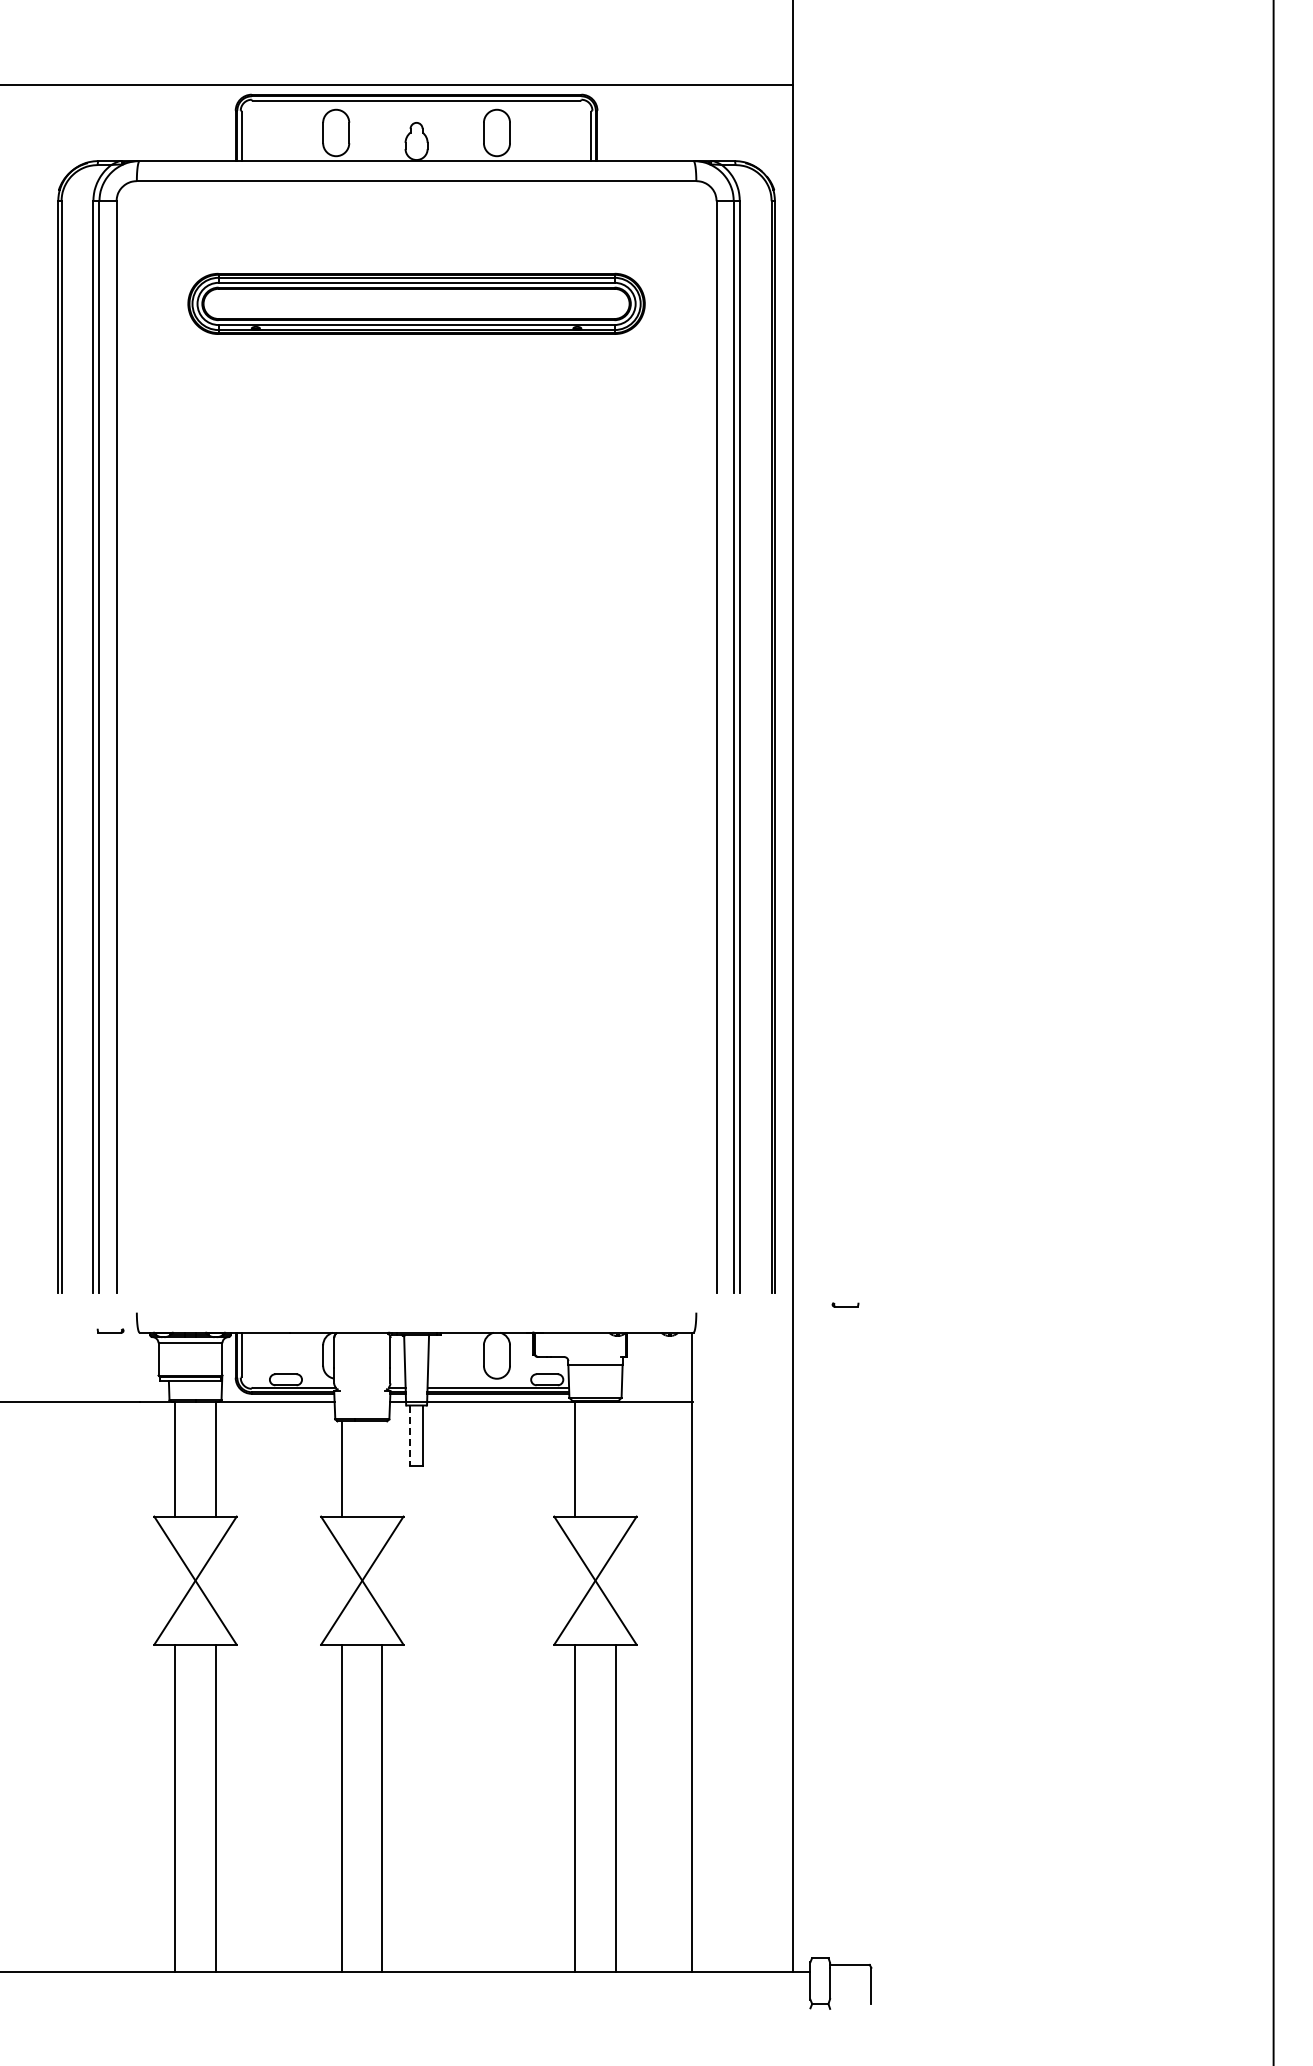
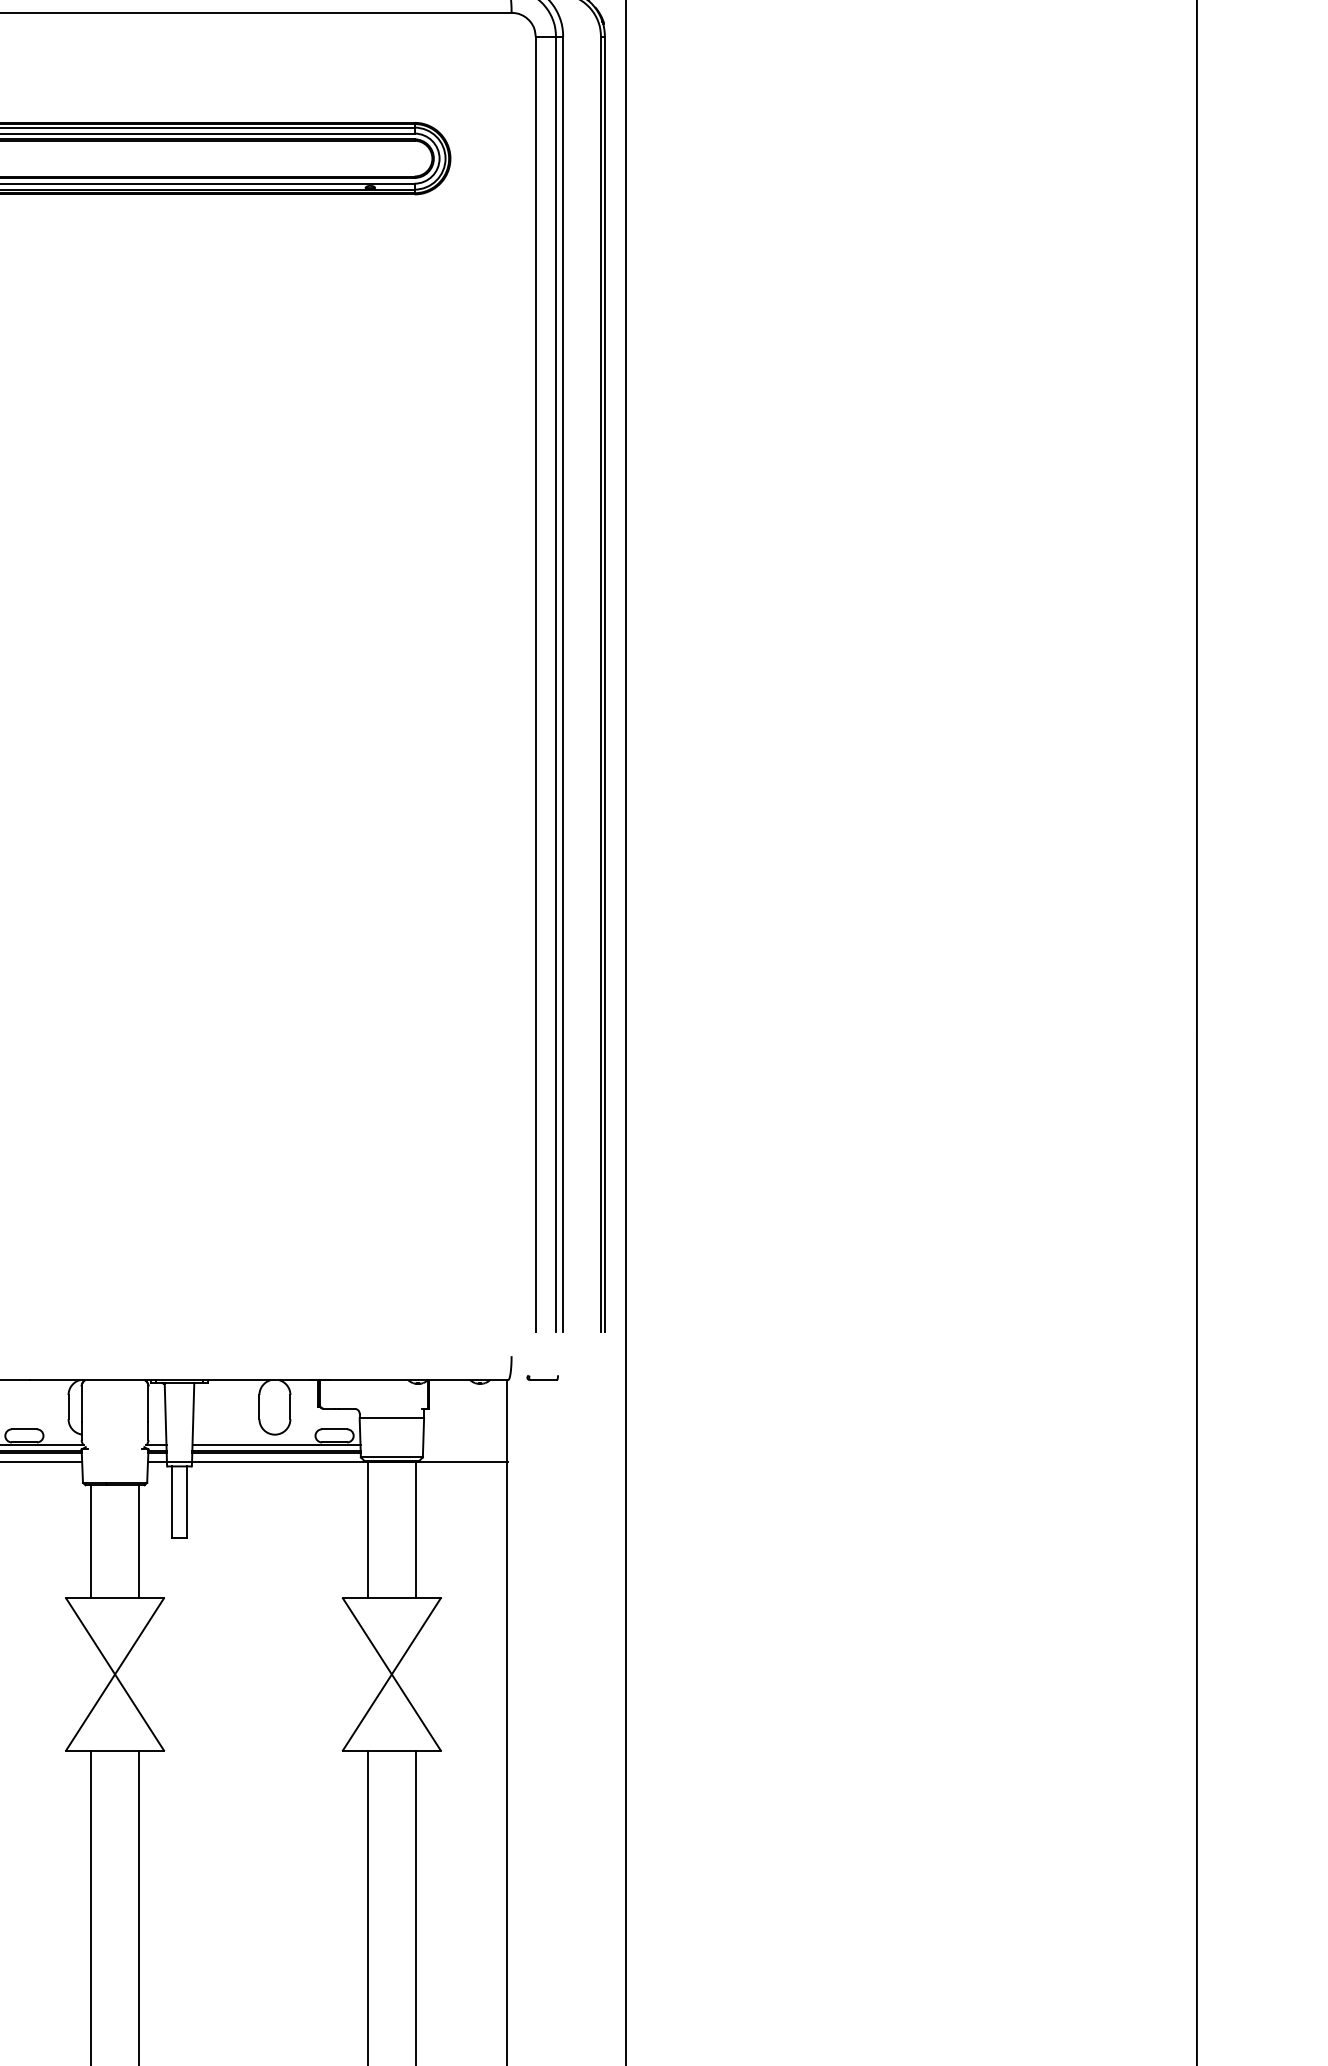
part: (845, 1304) -> (542, 1377), moved
line: (410, 1436) -> (172, 1503), dashed -> solid
line: (615, 1459) -> (415, 1530), added
line: (382, 1468) -> (139, 1541), added

